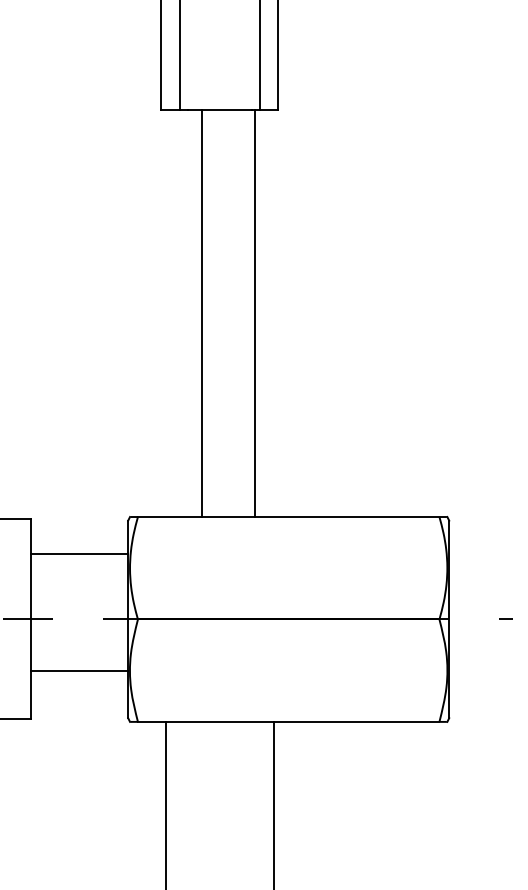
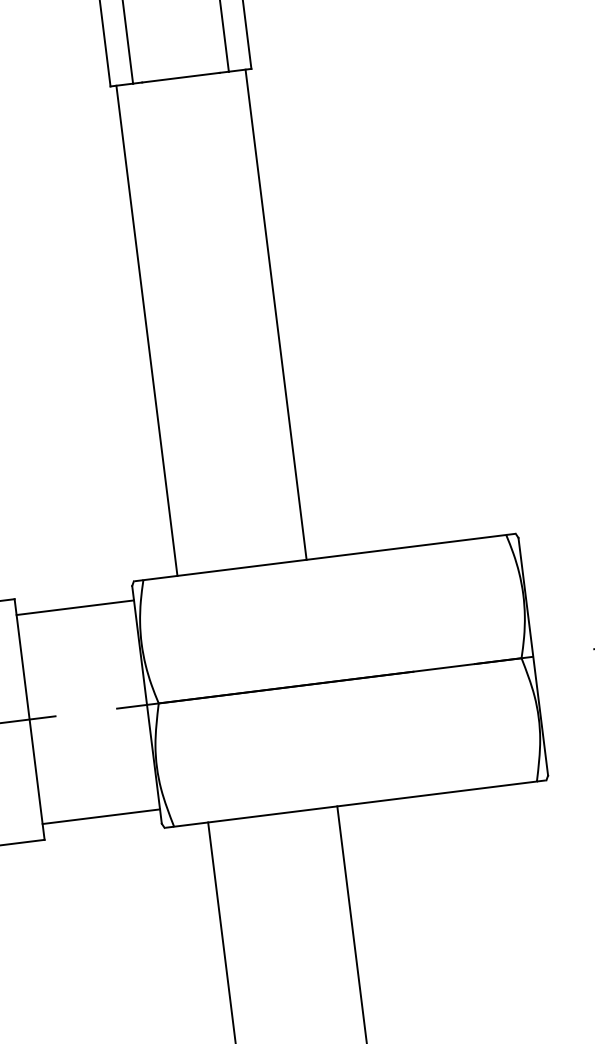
line: (202, 313) -> (147, 331), moved
line: (254, 313) -> (276, 314), moved
line: (79, 553) -> (75, 607), moved
line: (79, 671) -> (101, 816), moved

